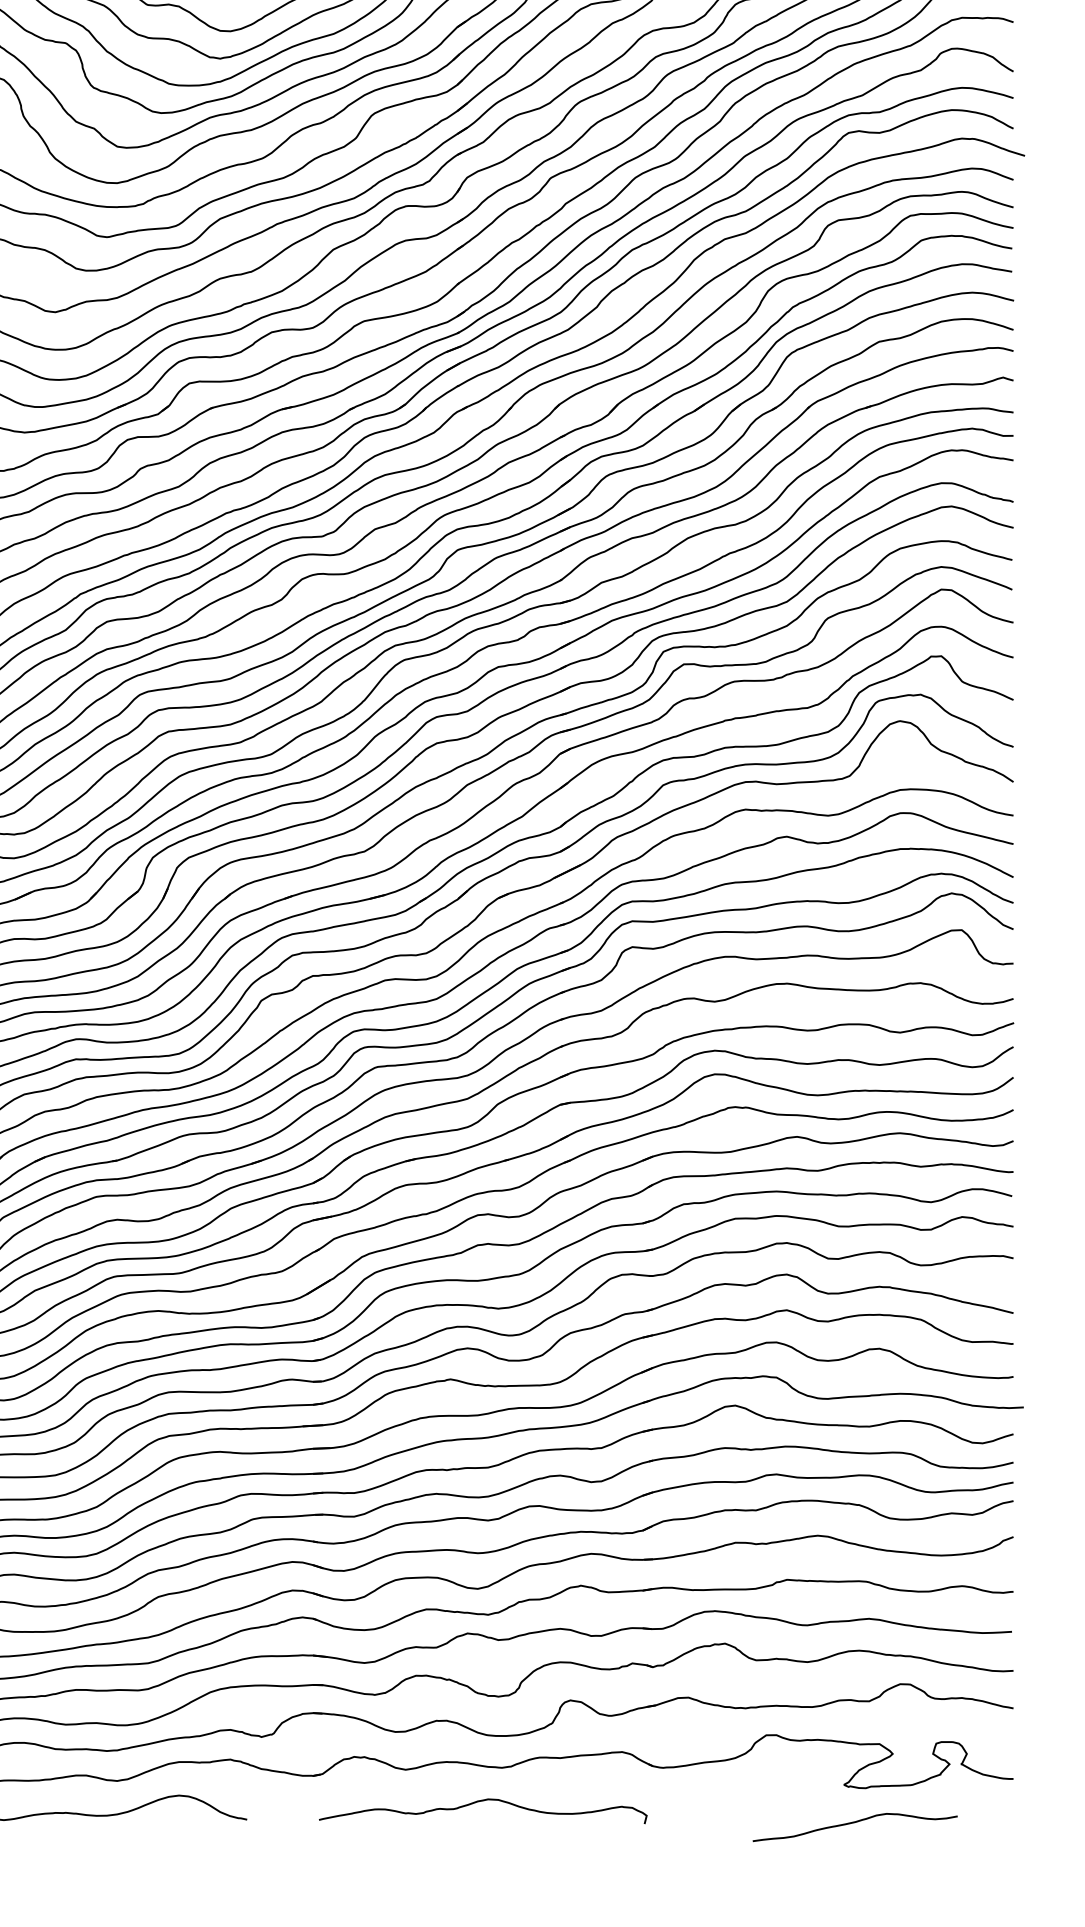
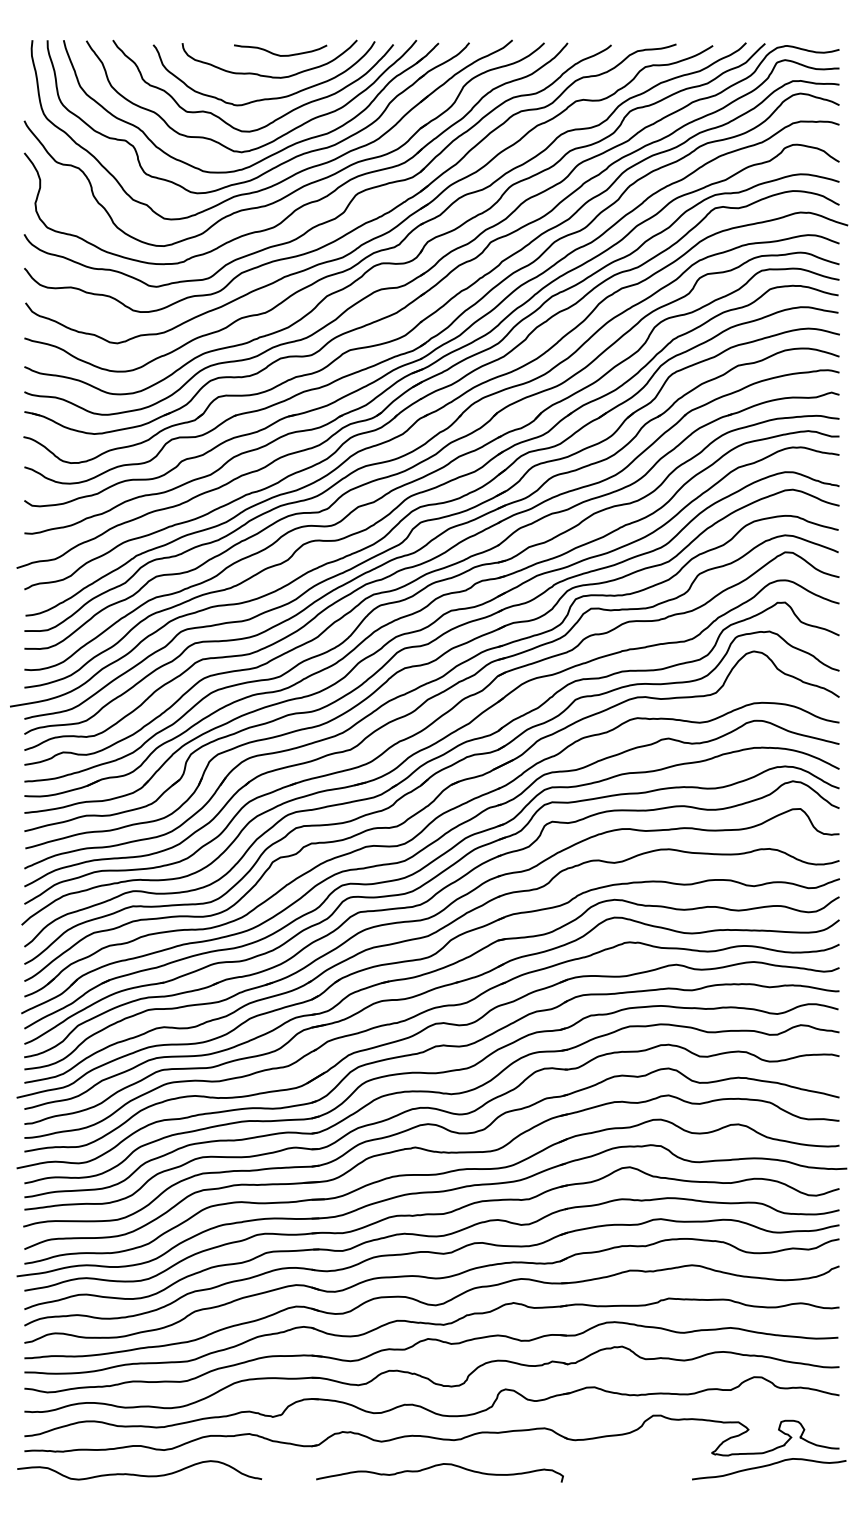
curve: (854, 1823) -> (768, 1466), moved

